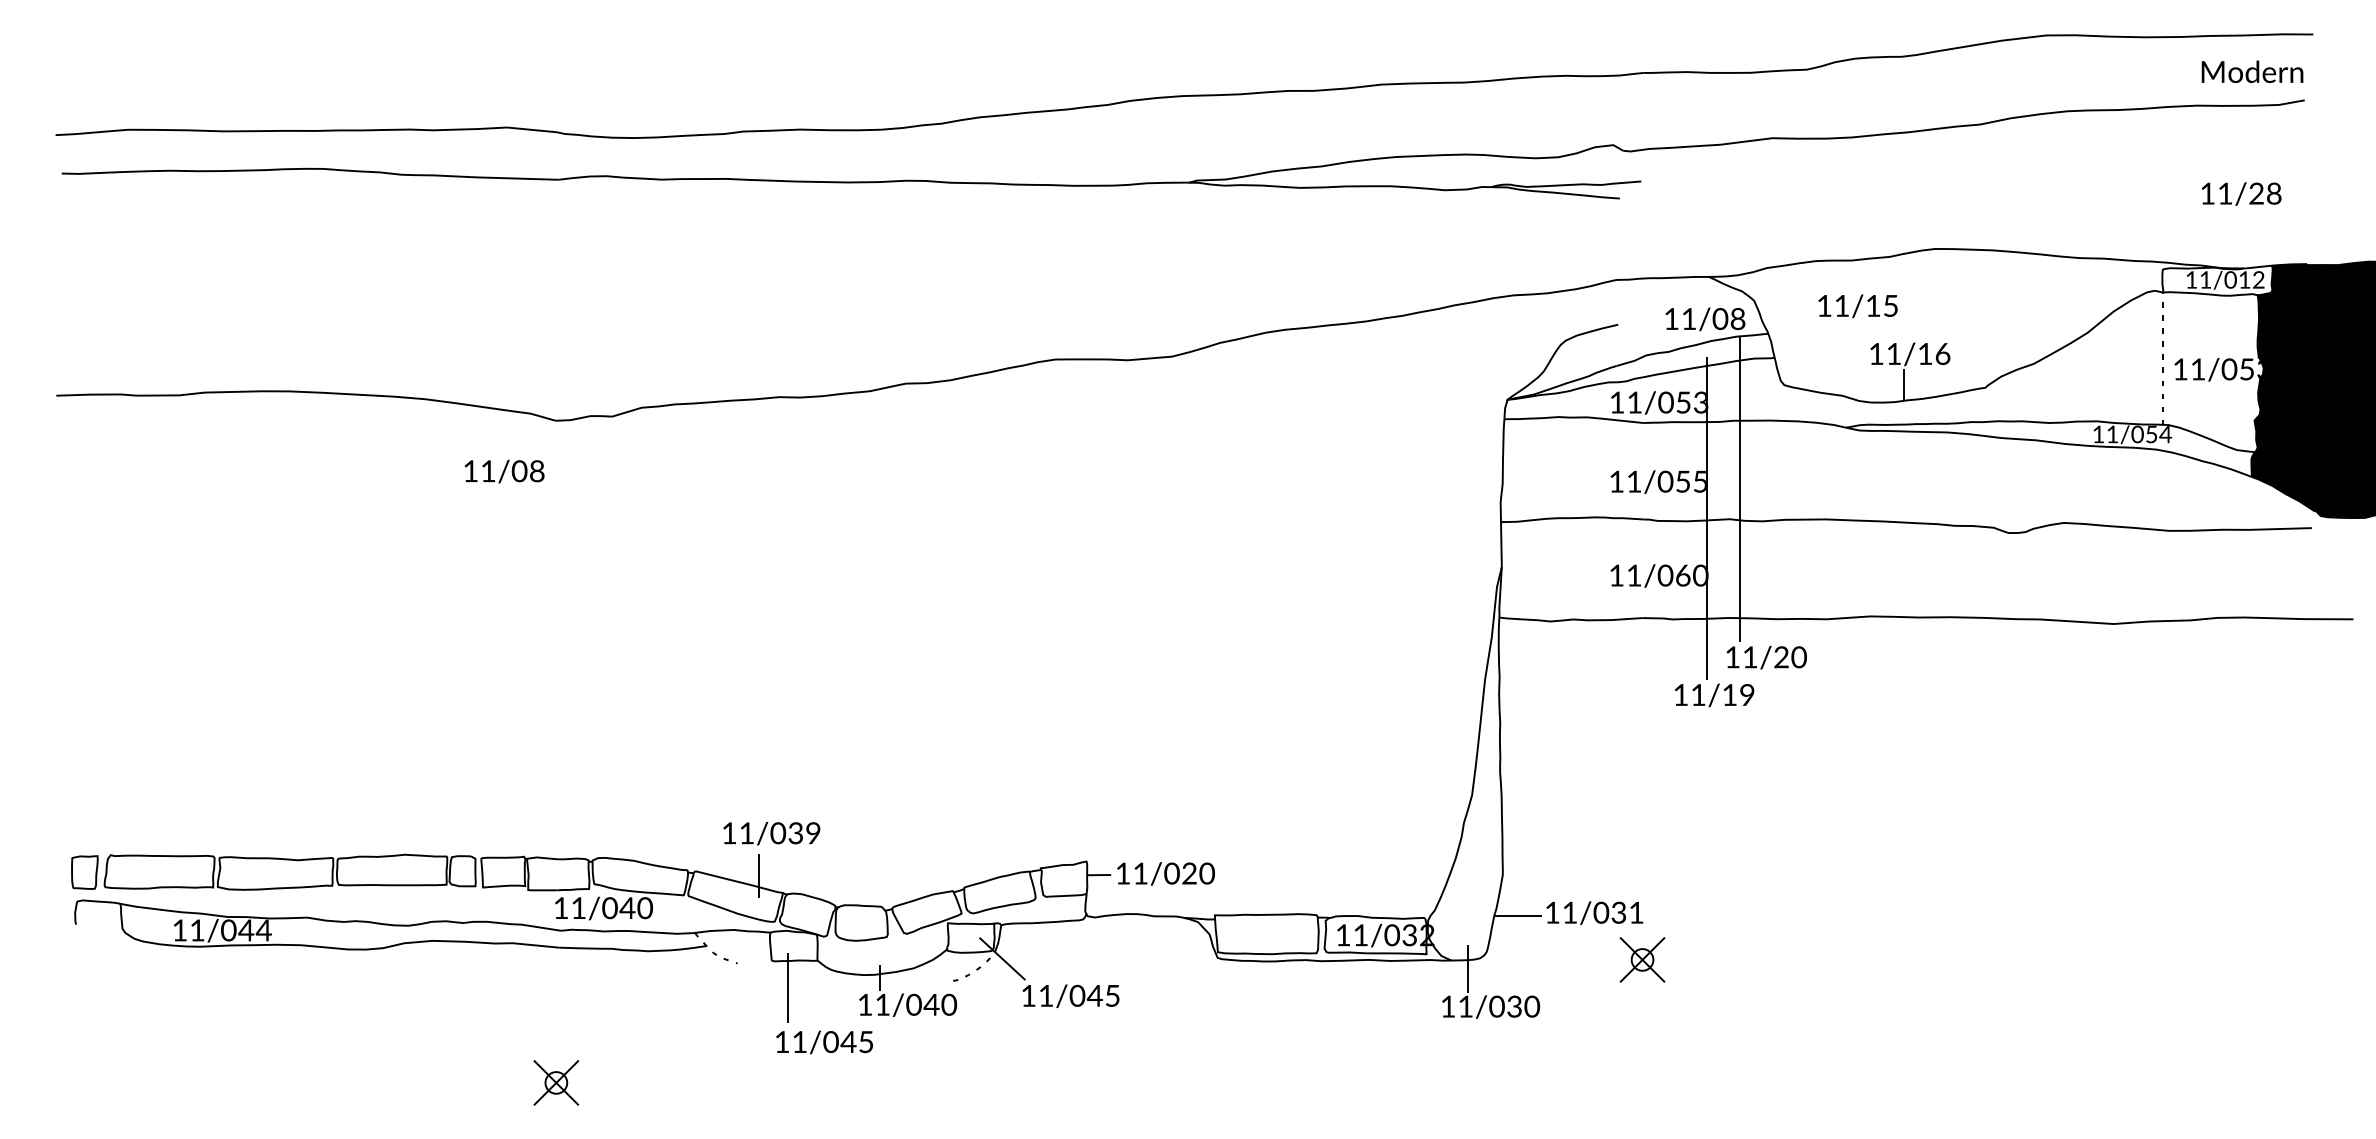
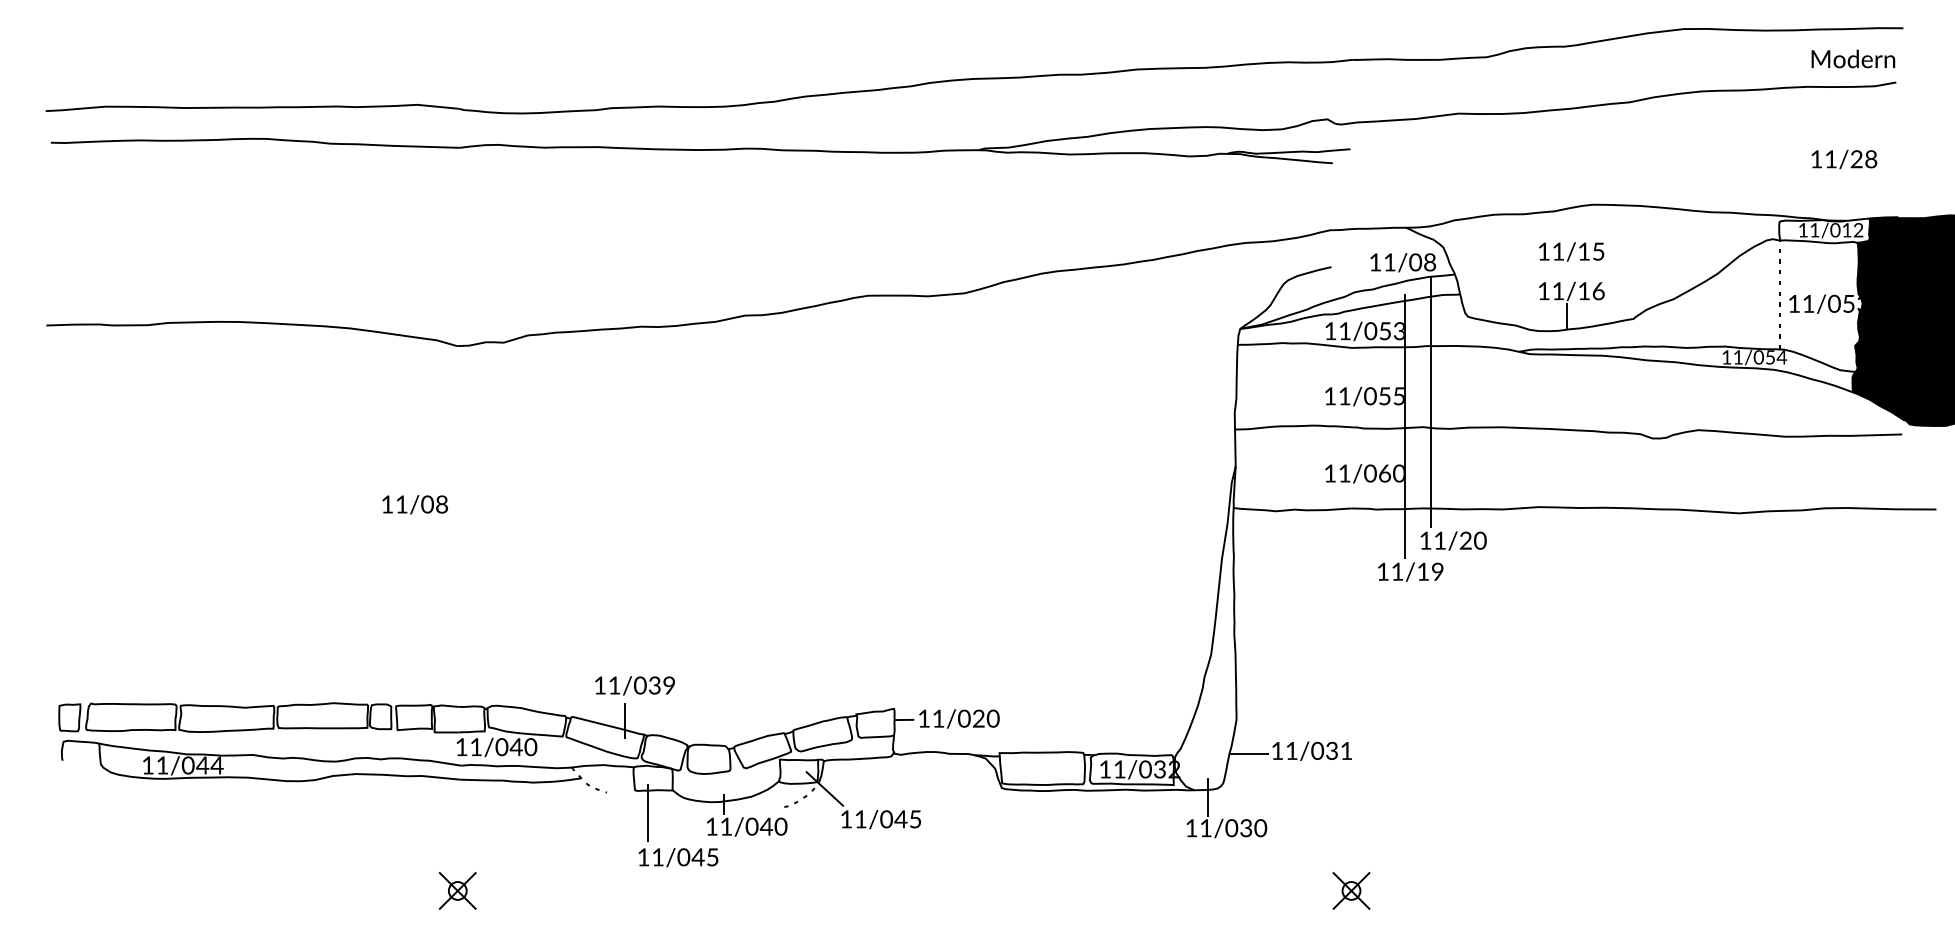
text: (1857, 306) -> (1571, 252), moved
text: (504, 471) -> (415, 504), moved
part: (1642, 959) -> (1351, 890), moved

